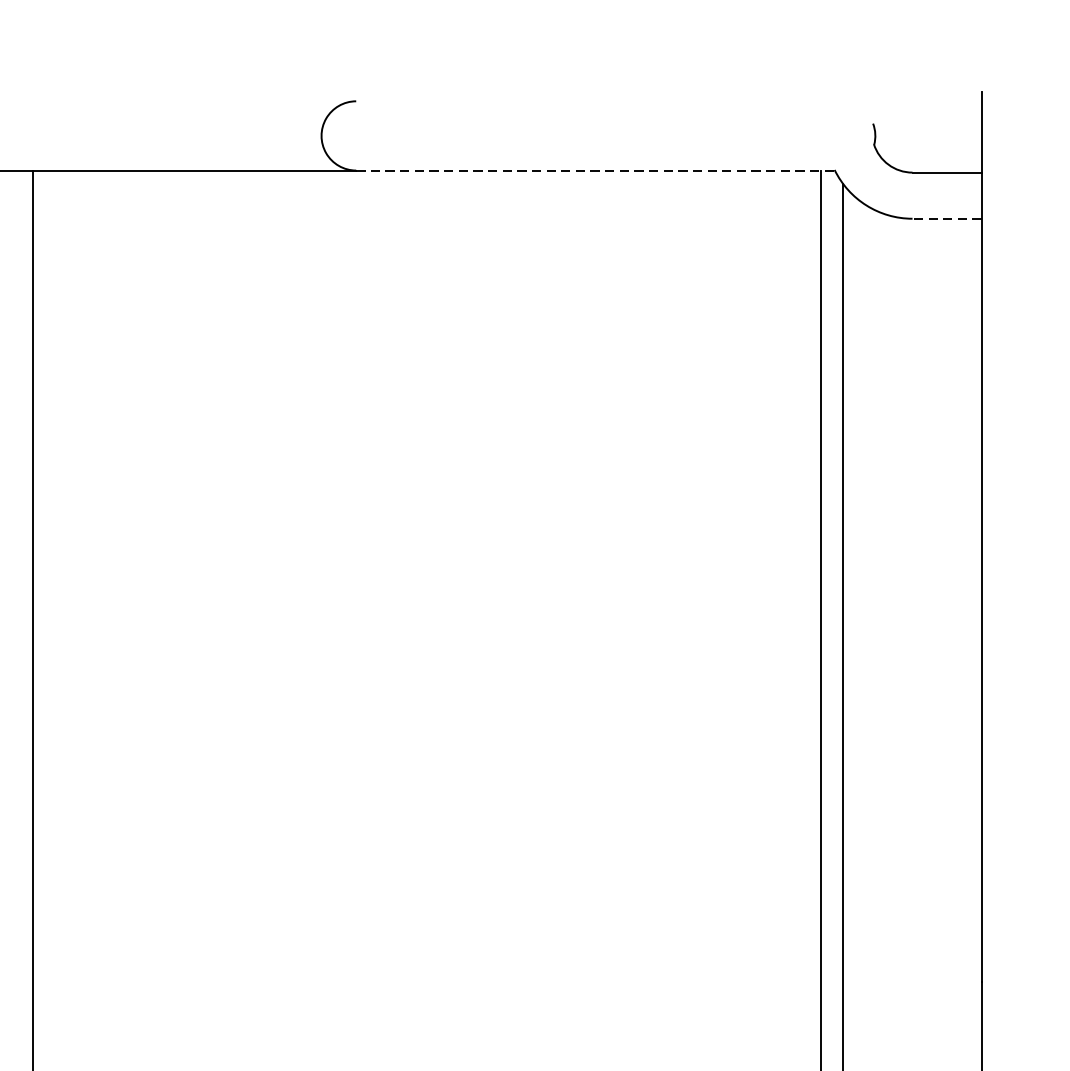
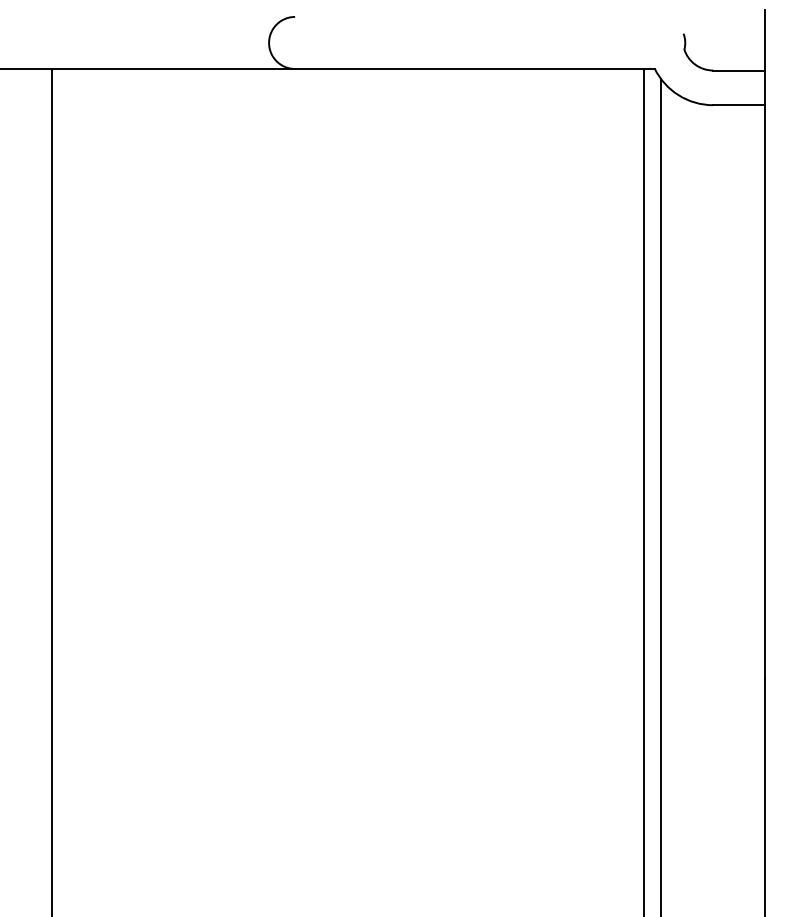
line: (596, 169) -> (475, 68), dashed -> solid
line: (946, 219) -> (738, 105), dashed -> solid

